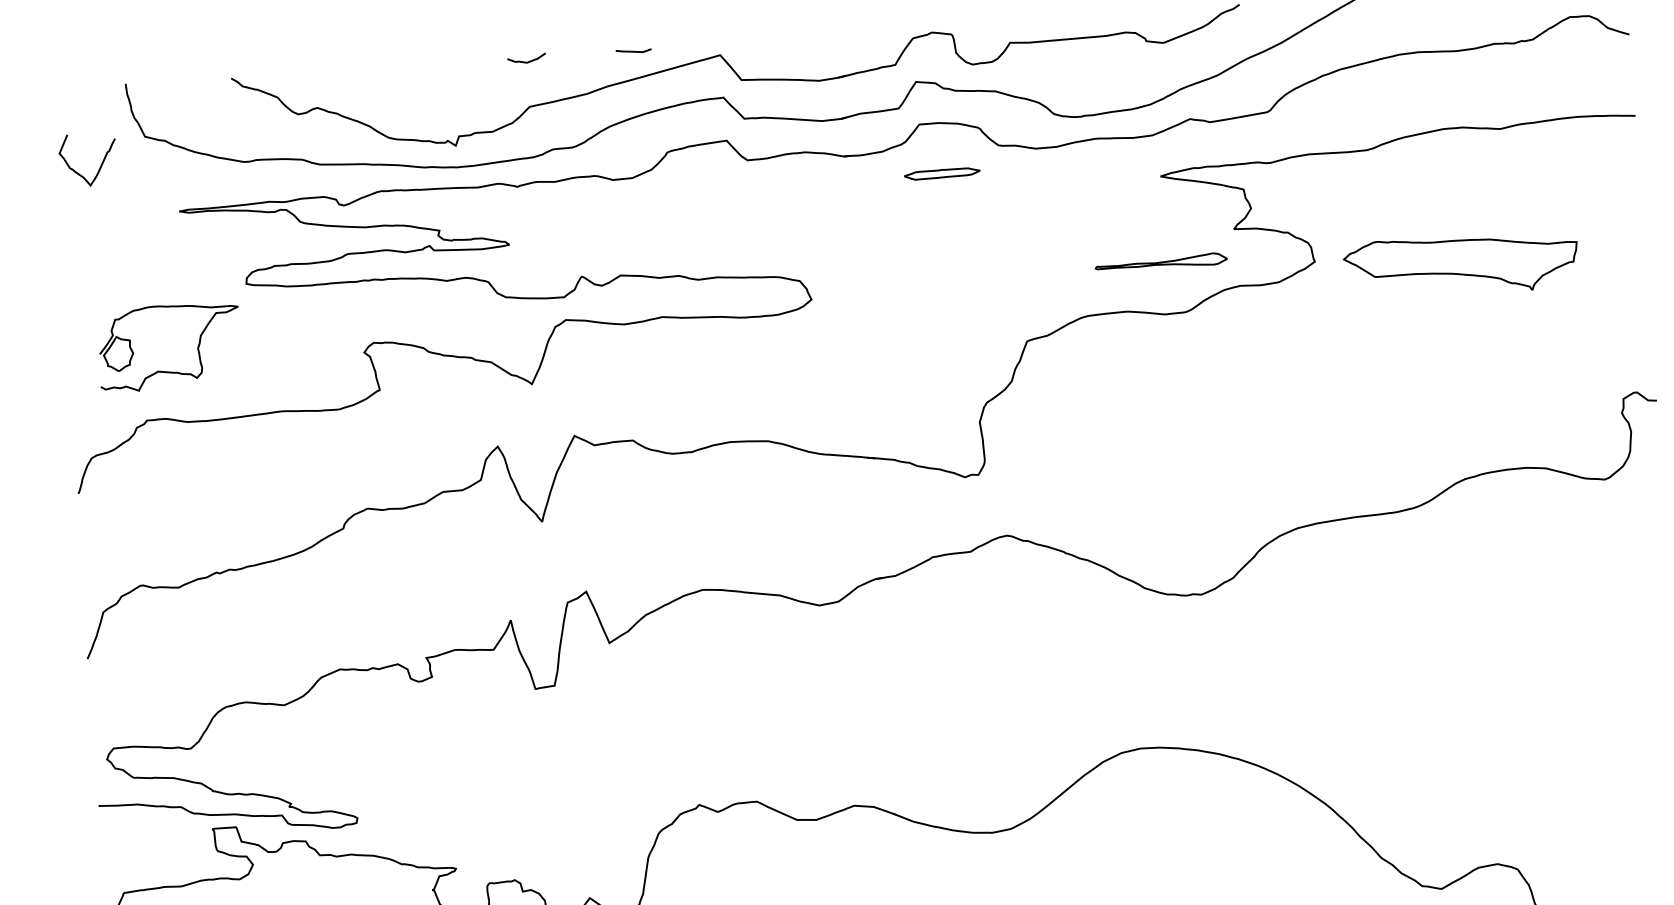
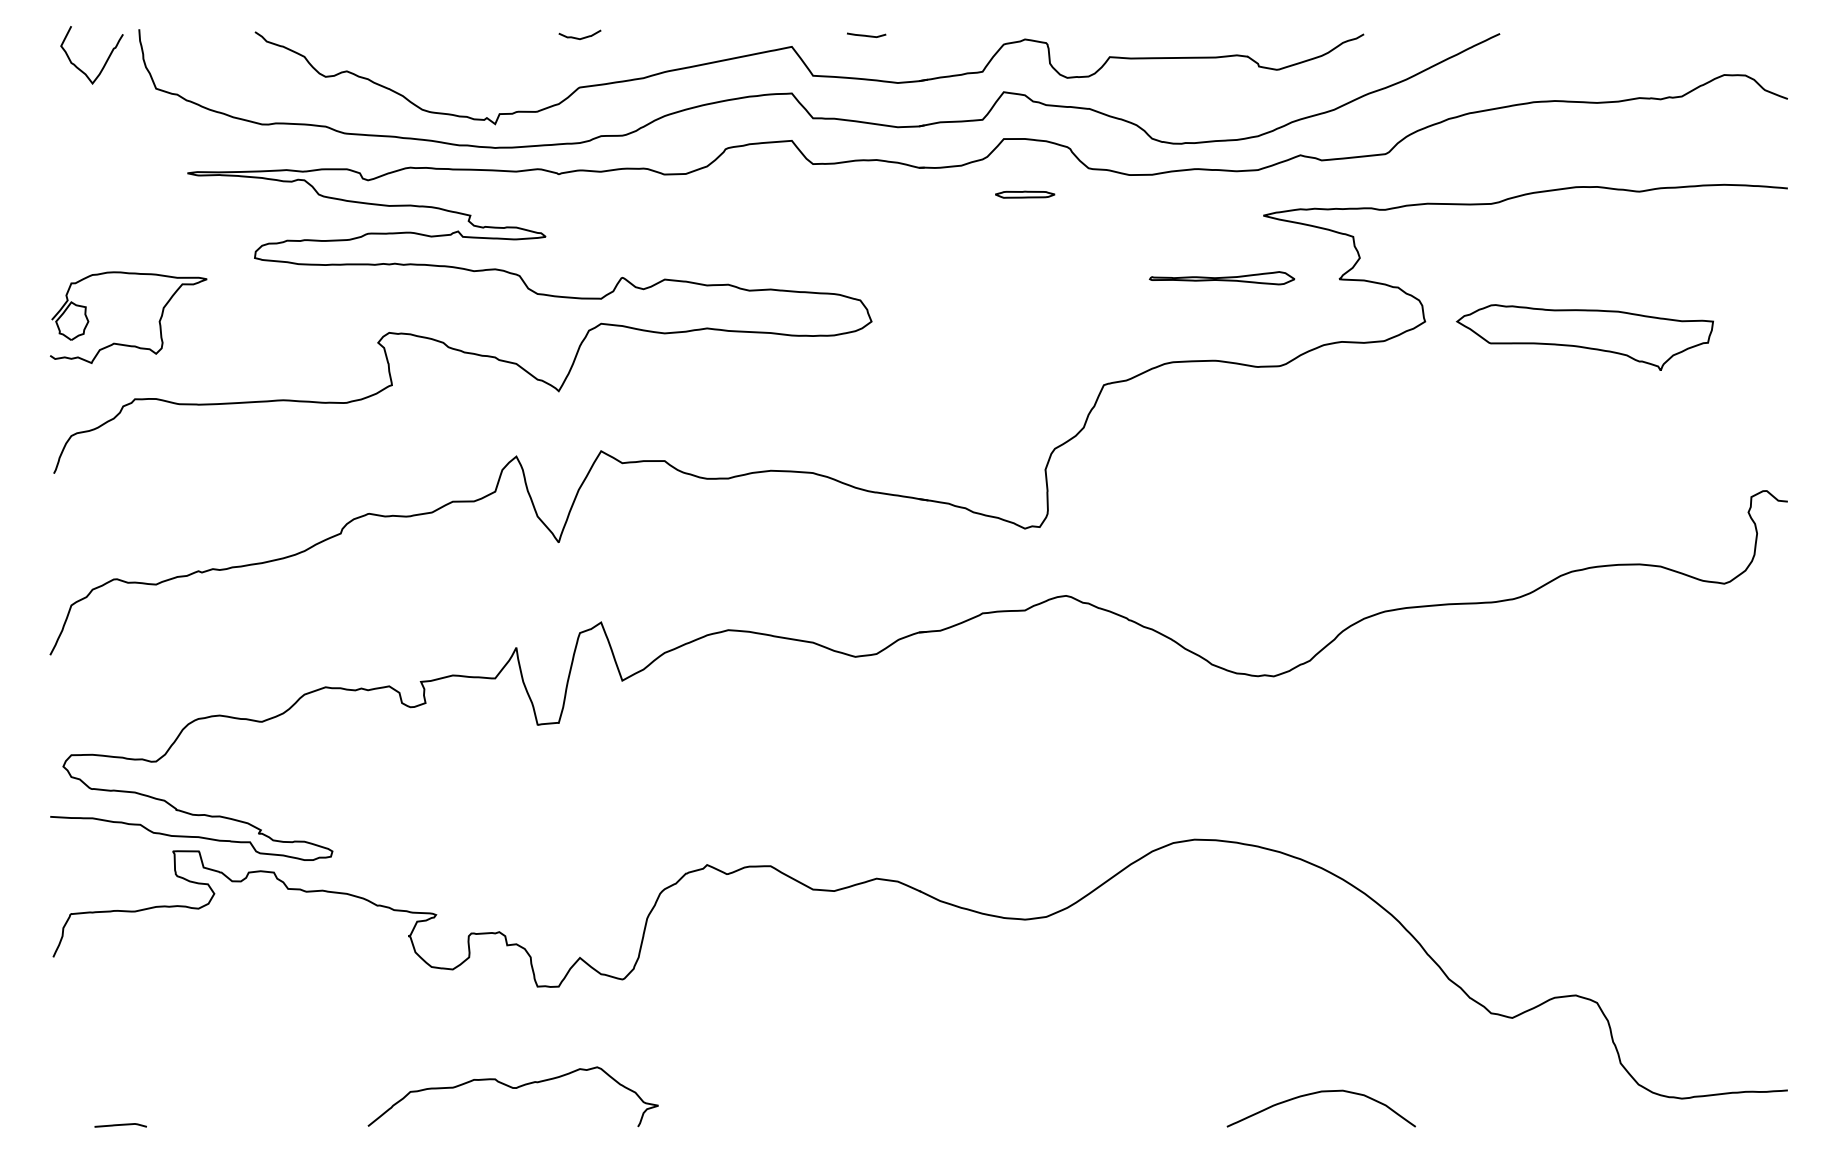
curve: (632, 50) -> (865, 34), moved
curve: (100, 164) -> (105, 61), moved
part: (942, 173) -> (1025, 194), size x0.71
part: (1161, 263) -> (1222, 278), moved
part: (164, 370) -> (121, 343), moved

